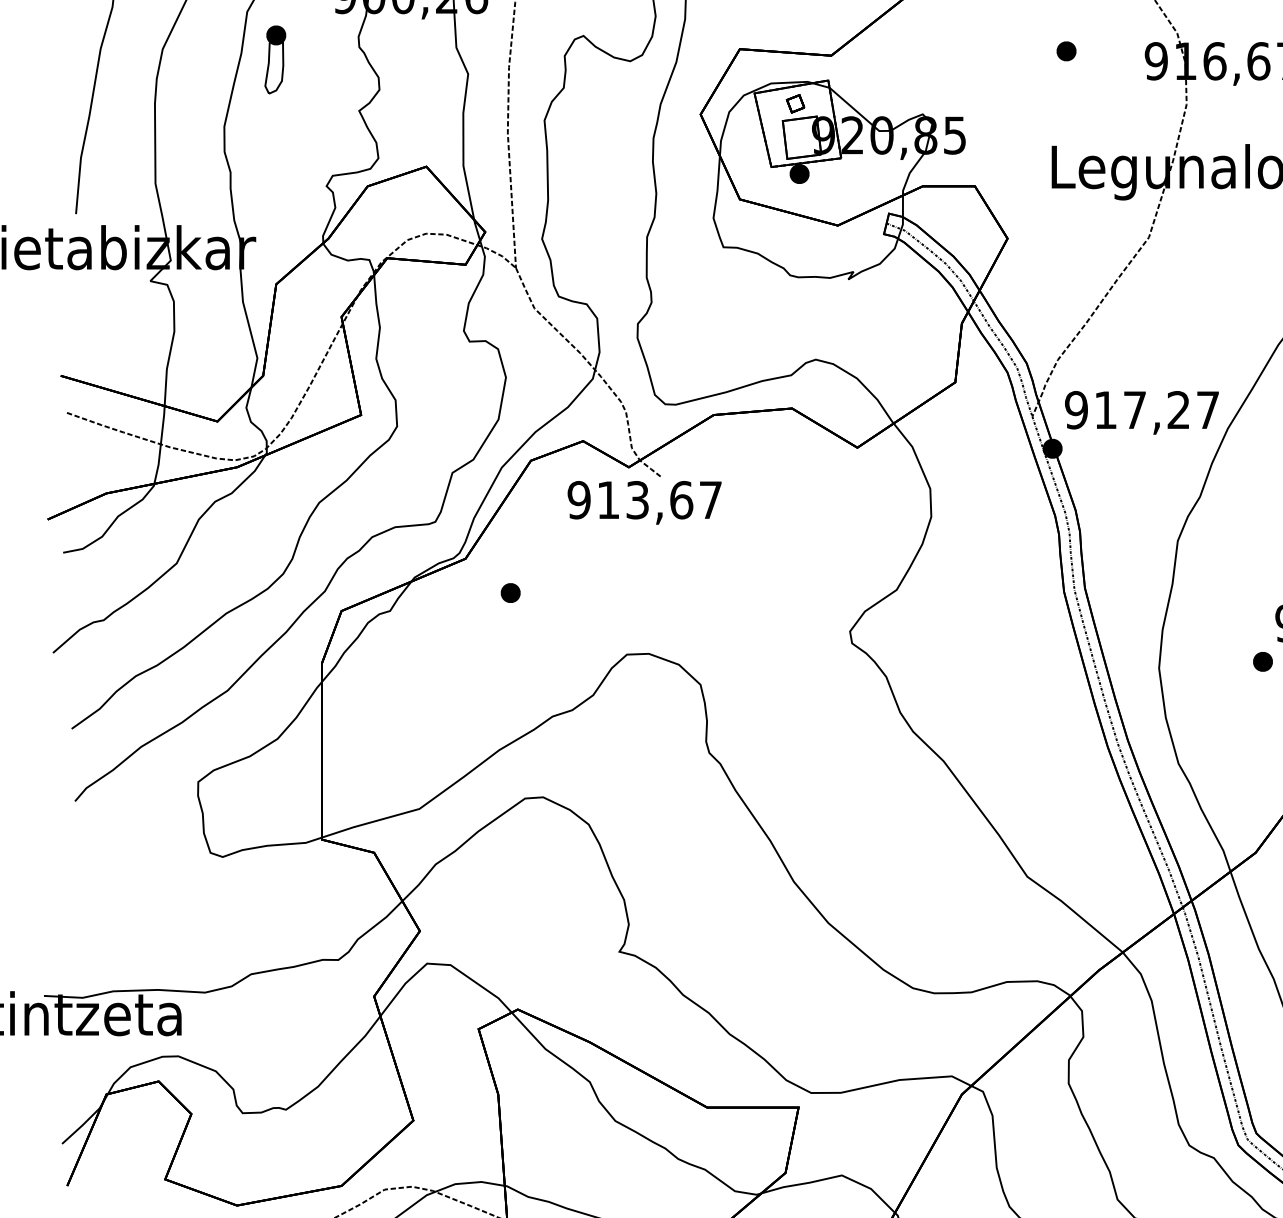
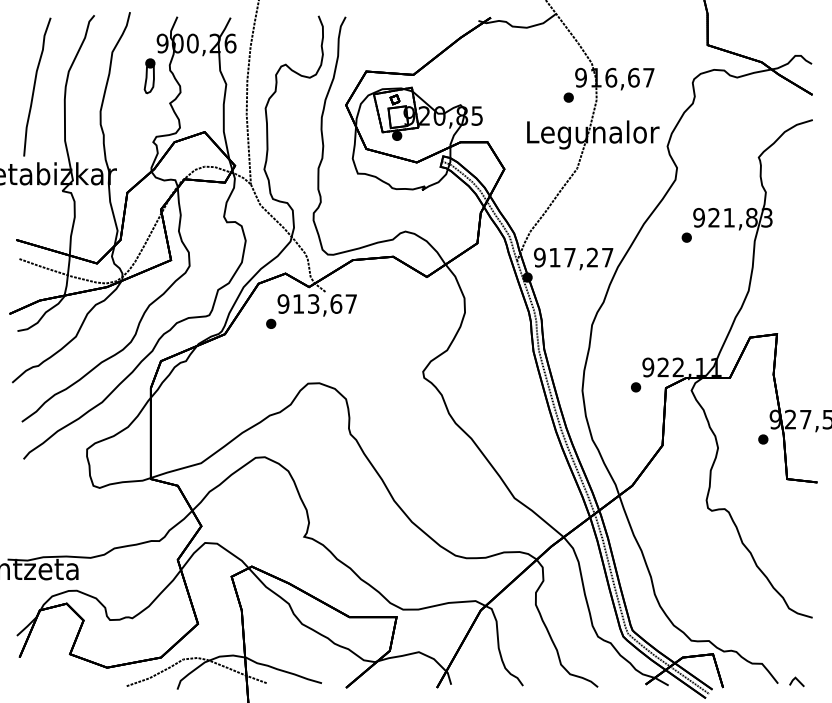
part: (1066, 51) -> (568, 97), moved
part: (274, 60) -> (149, 76), moved
part: (511, 592) -> (271, 323), moved

